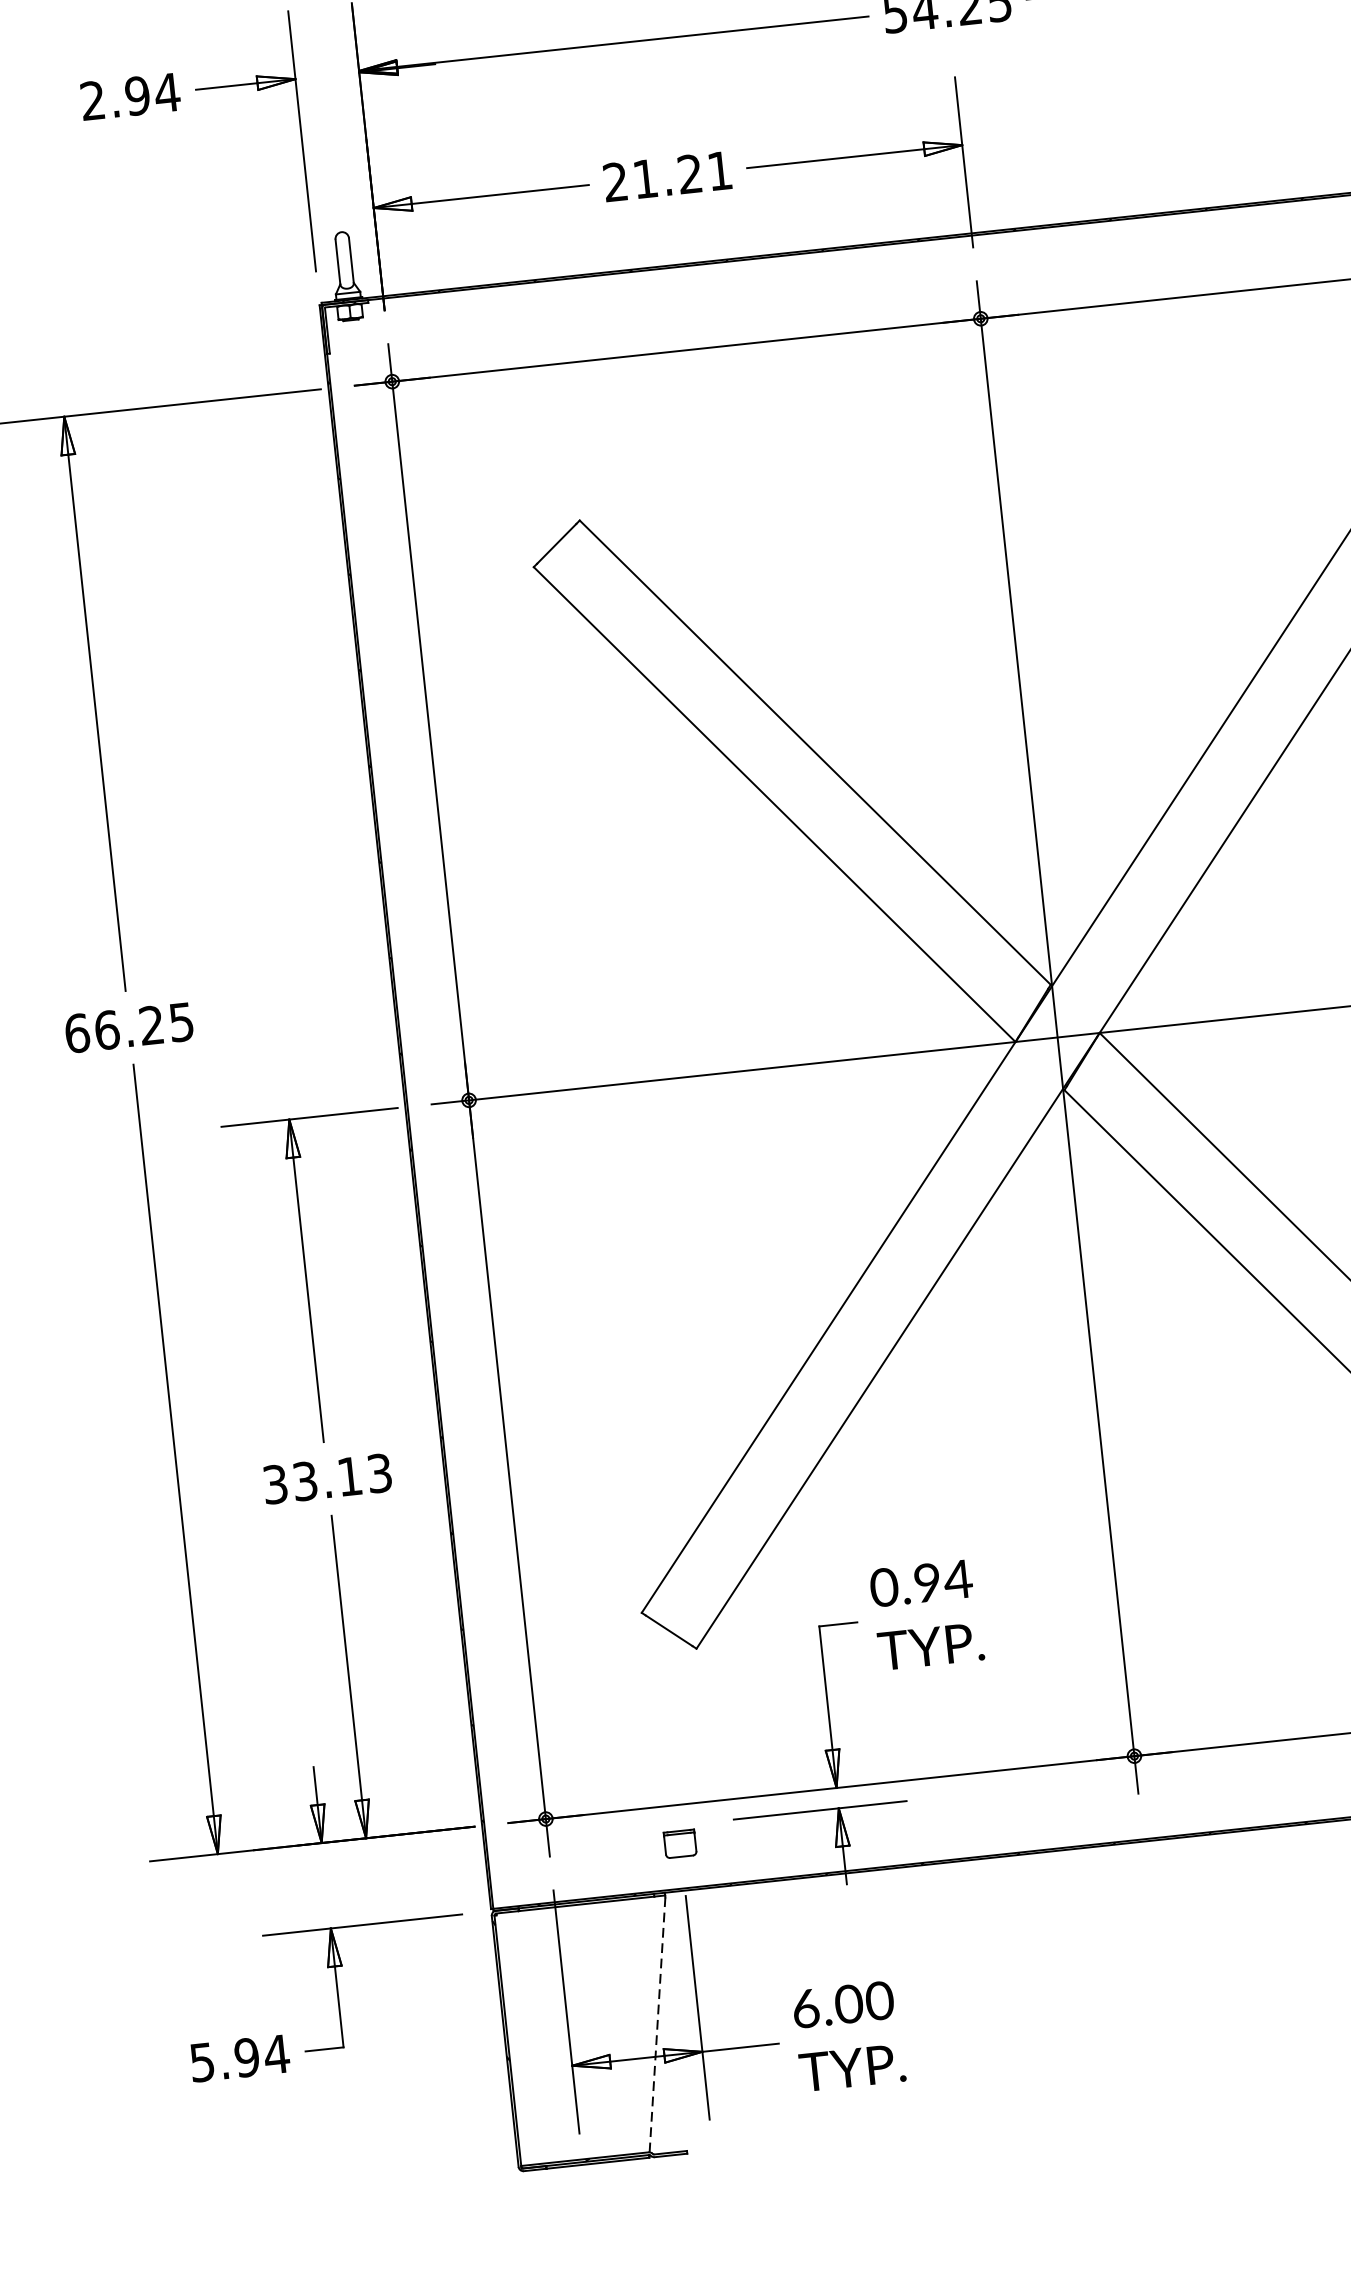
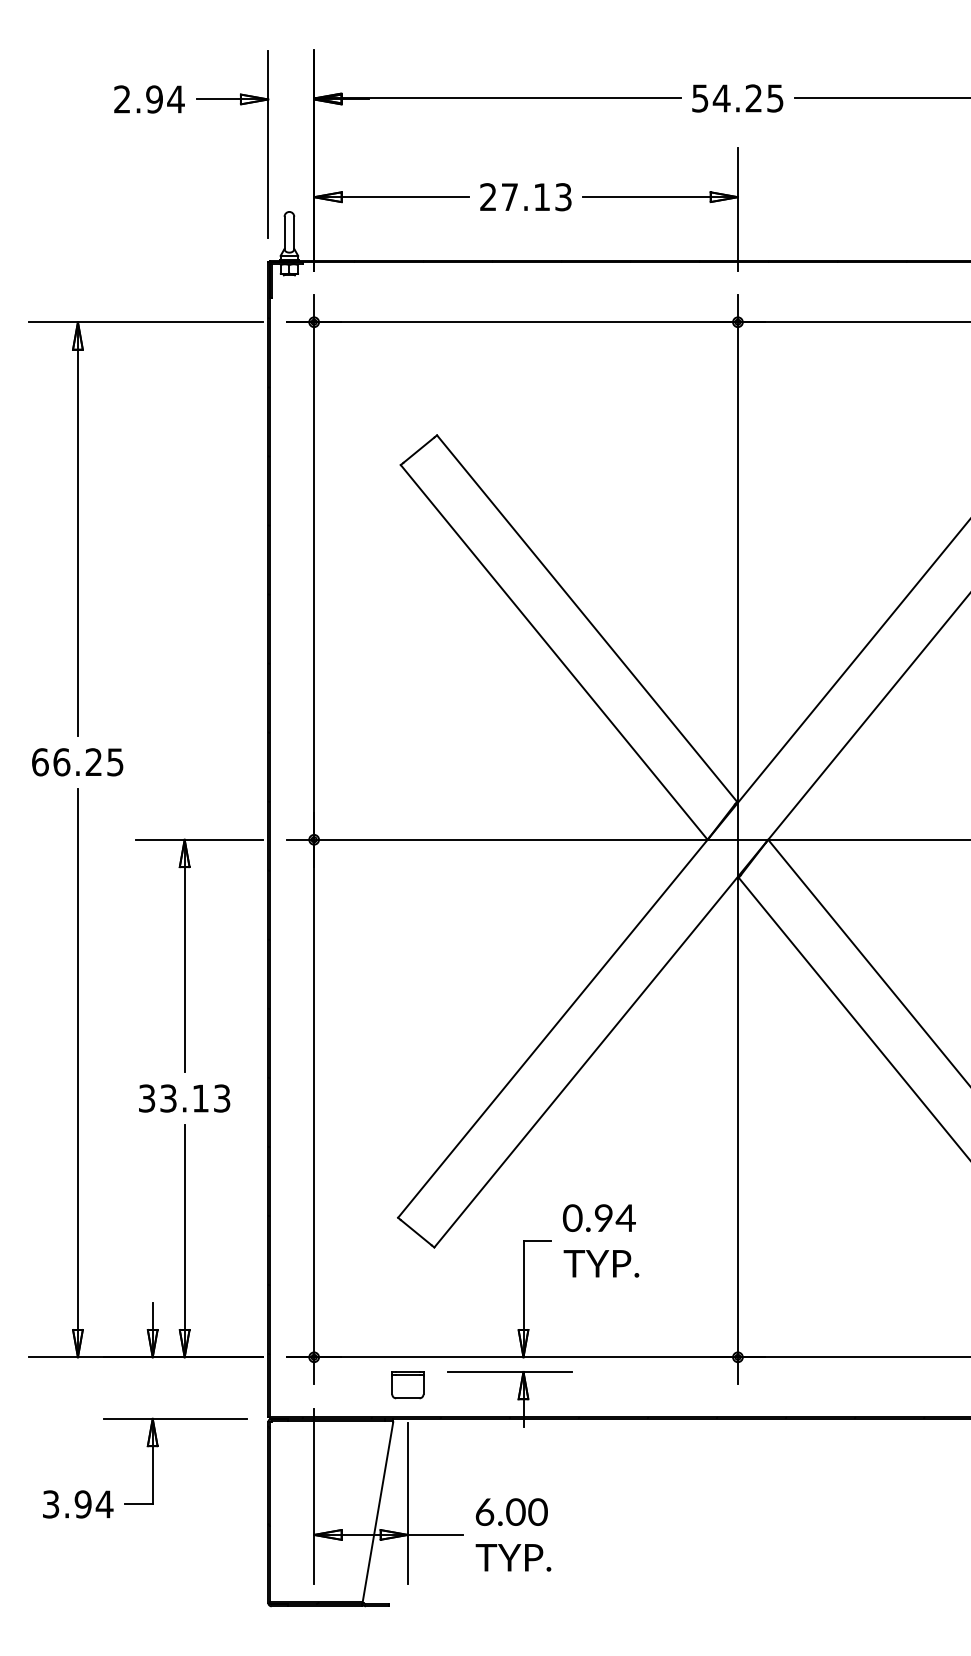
text: (682, 175) -> (536, 197), 21.21 -> 27.13
part: (679, 1844) -> (407, 1385), size x1.43
line: (658, 2023) -> (378, 1511), dashed -> solid
text: (202, 2061) -> (51, 1503), 5.94 -> 3.94

